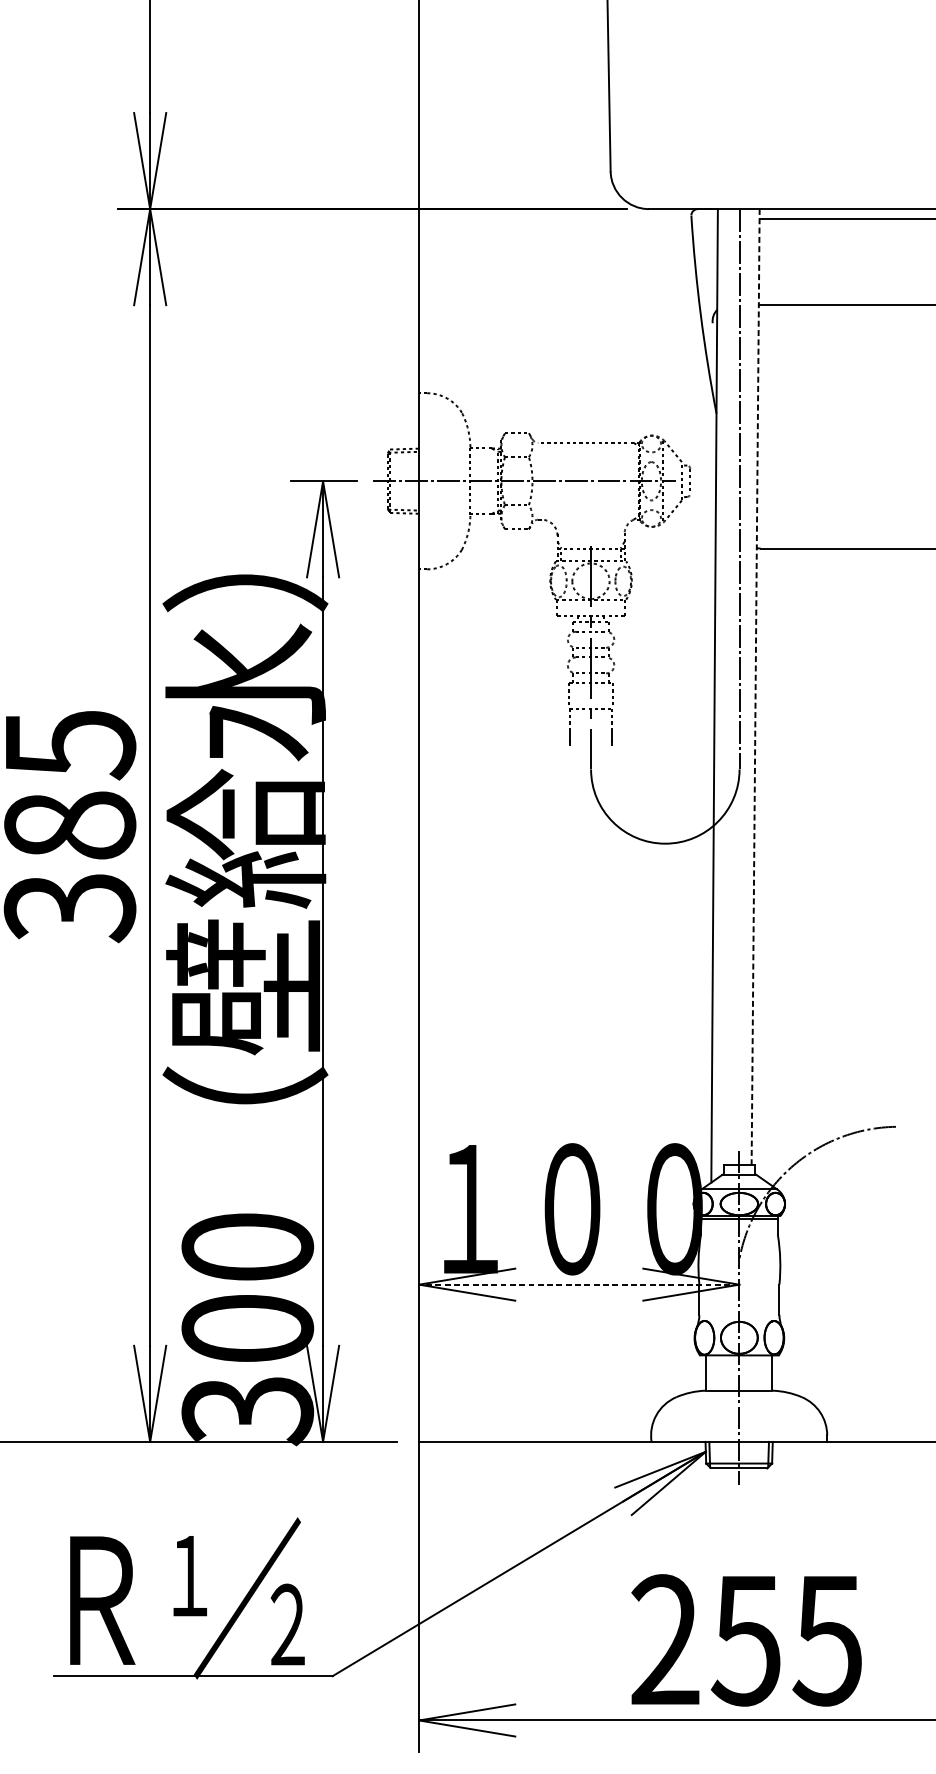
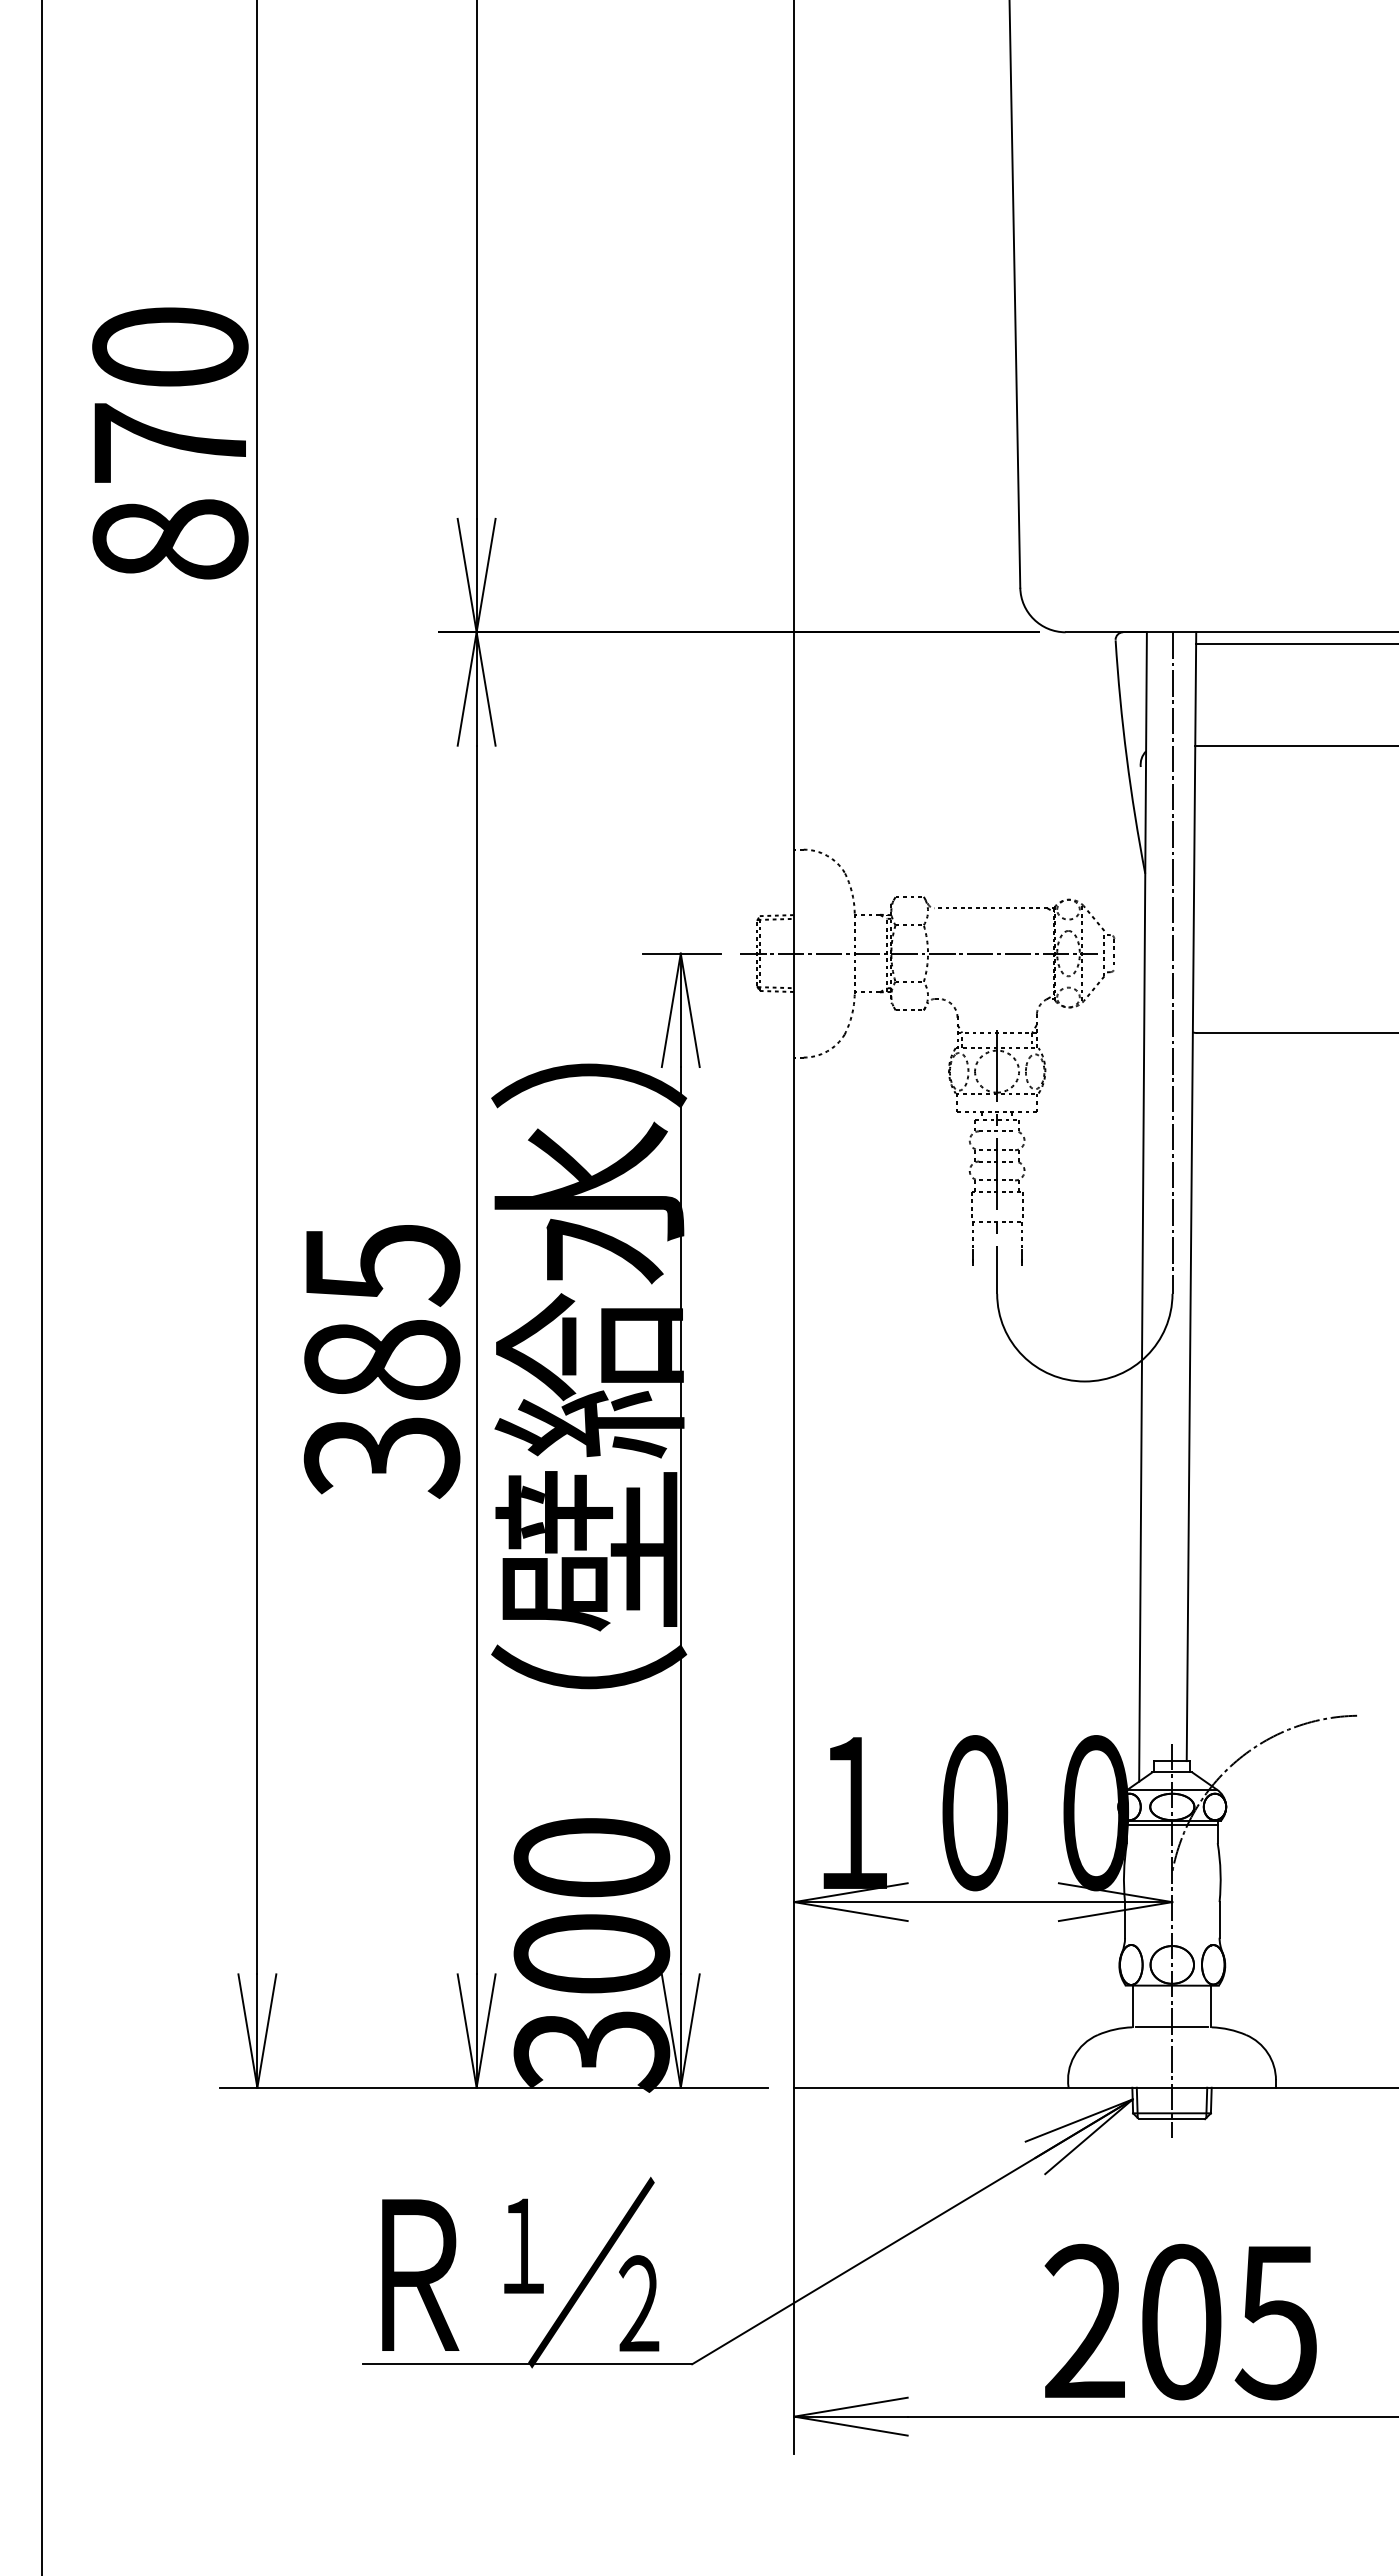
line: (755, 686) -> (1191, 1196), dashed -> solid
line: (578, 1284) -> (982, 1902), dashed -> solid
text: (745, 1639) -> (1179, 2321), 255 -> 205

